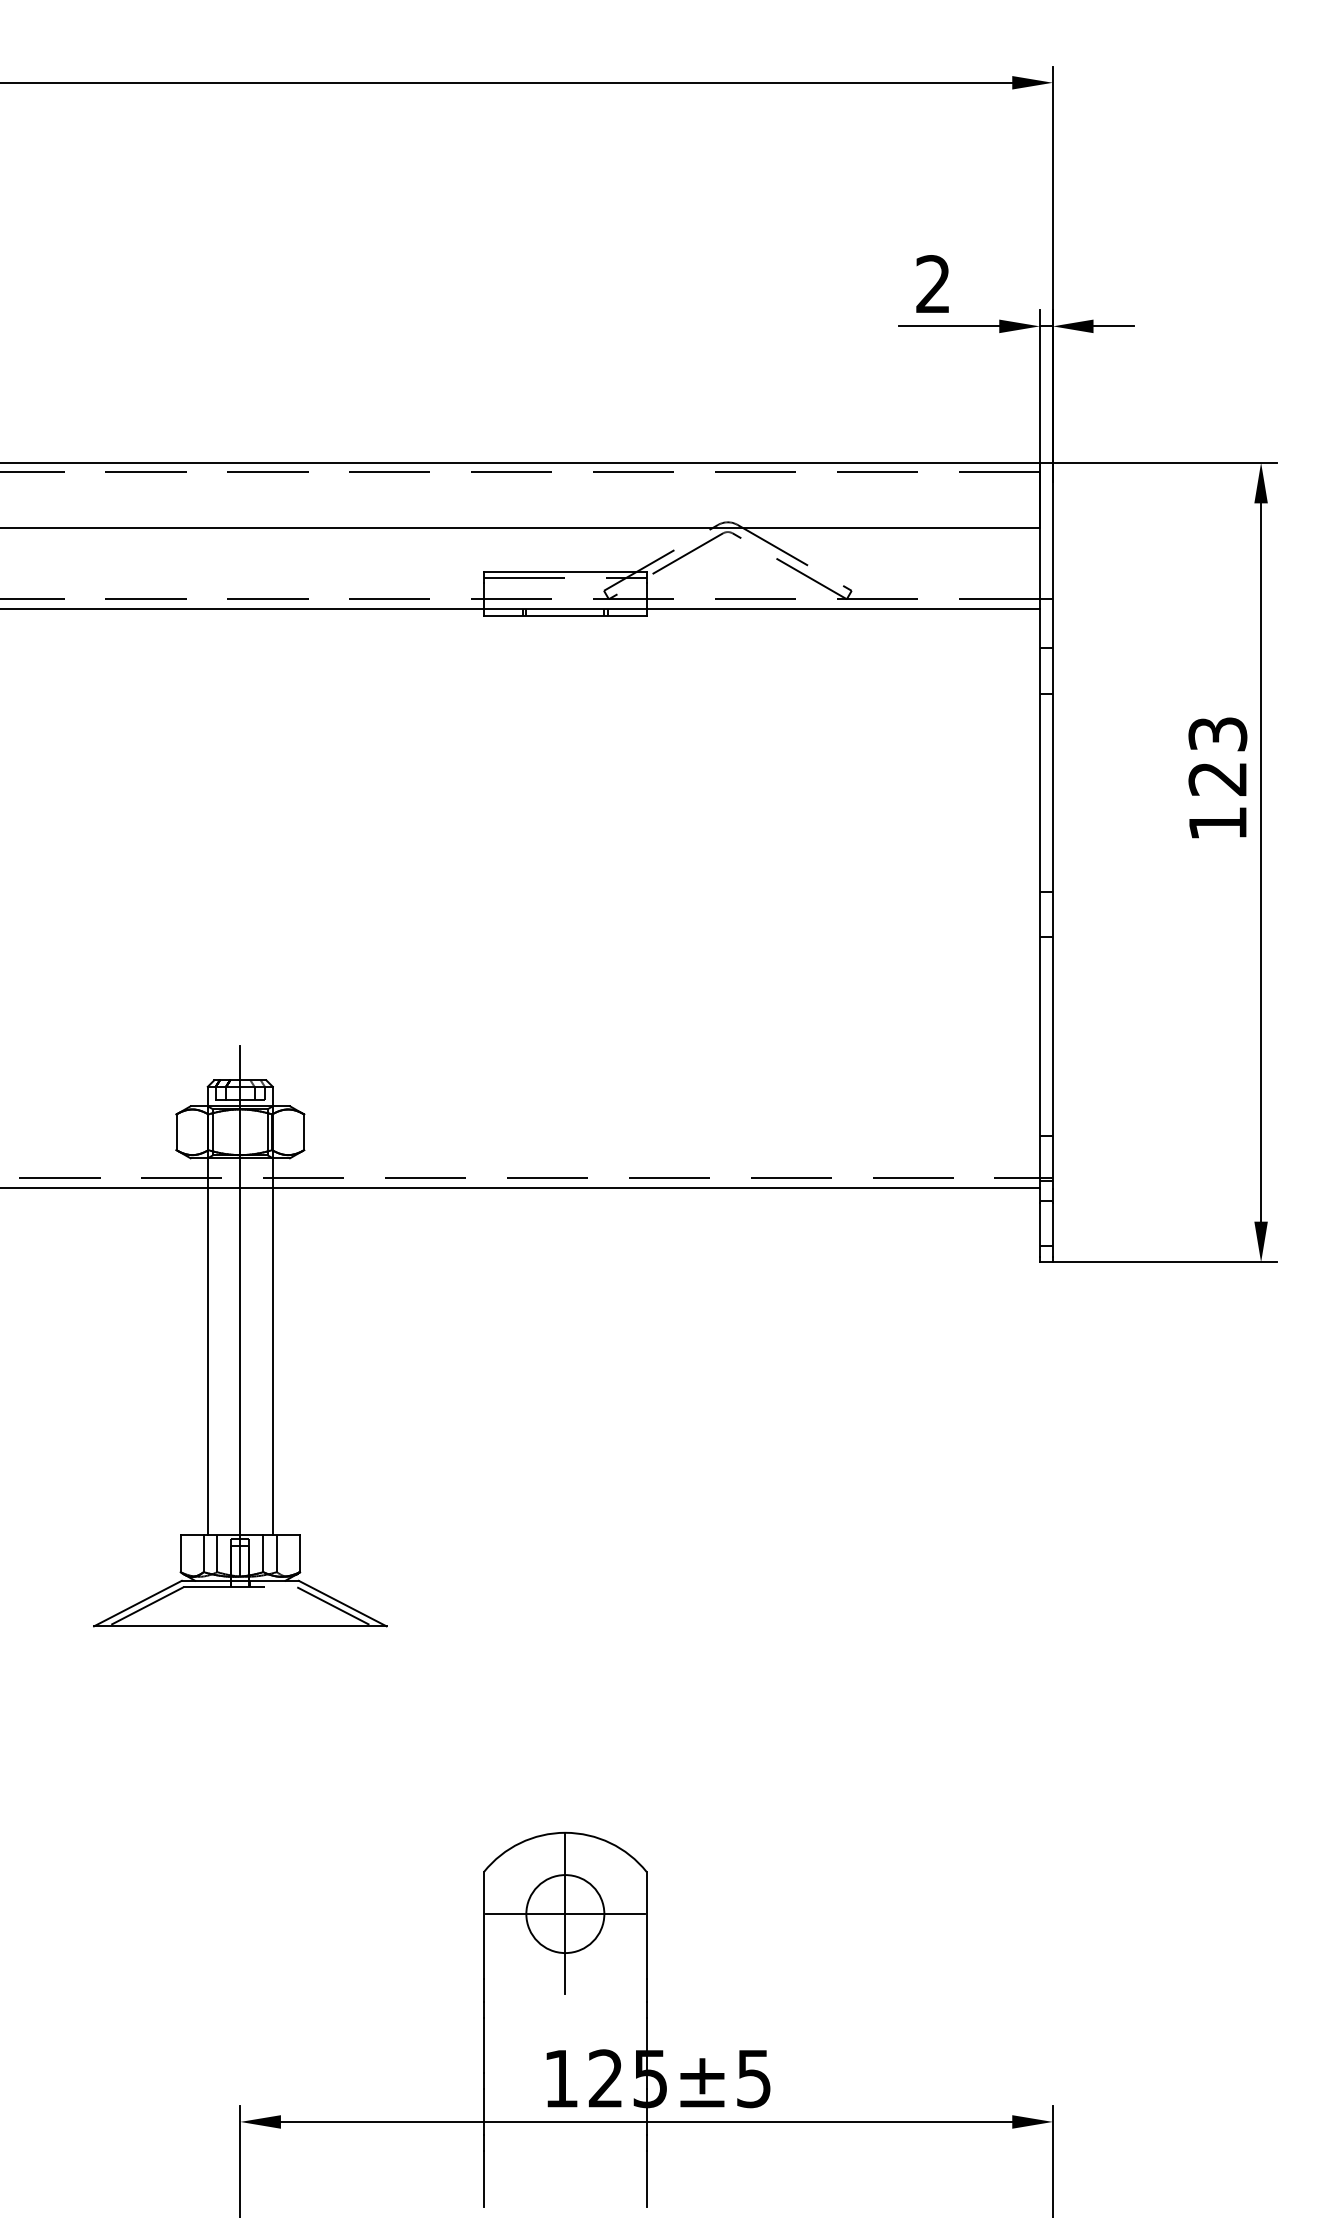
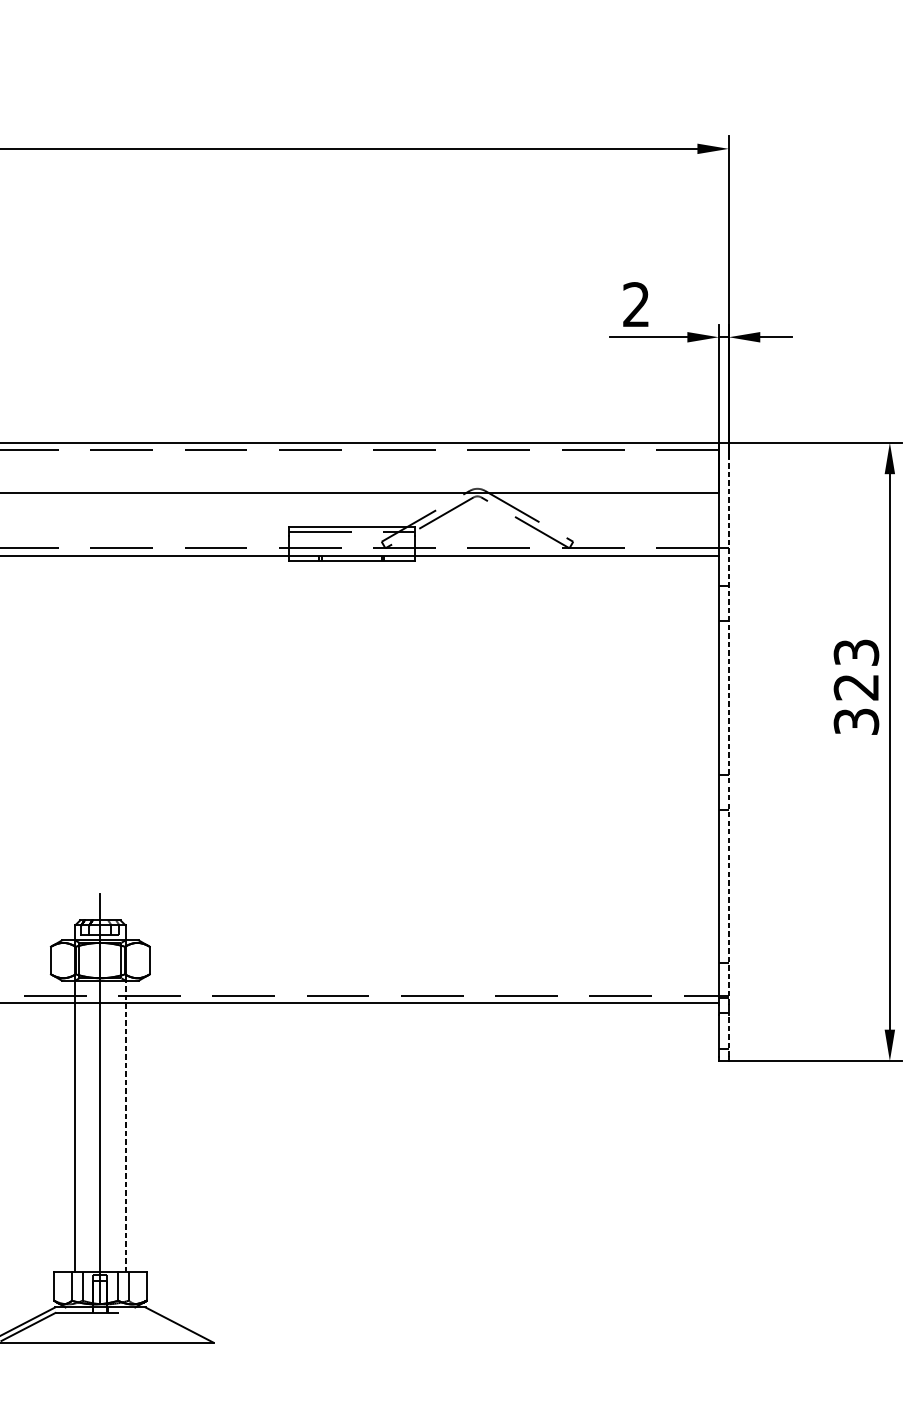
text: (1217, 823) -> (856, 721), 123 -> 323
line: (1052, 835) -> (728, 731), solid -> dashed
line: (1052, 1229) -> (728, 1035), solid -> dashed
line: (272, 1346) -> (125, 1126), solid -> dashed
line: (334, 1606) -> (173, 1327), removed

